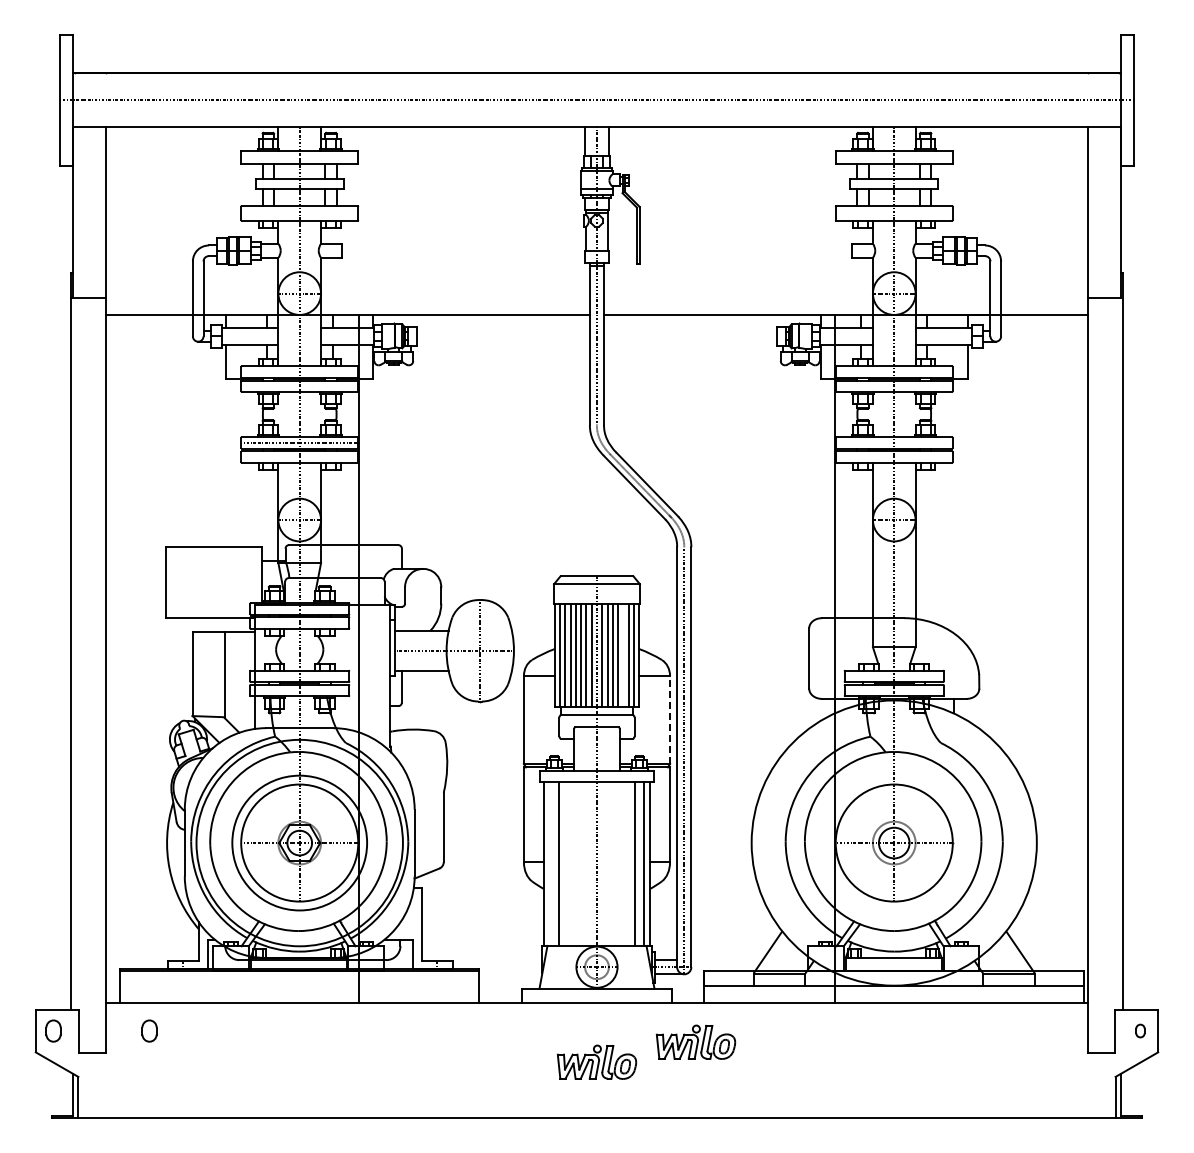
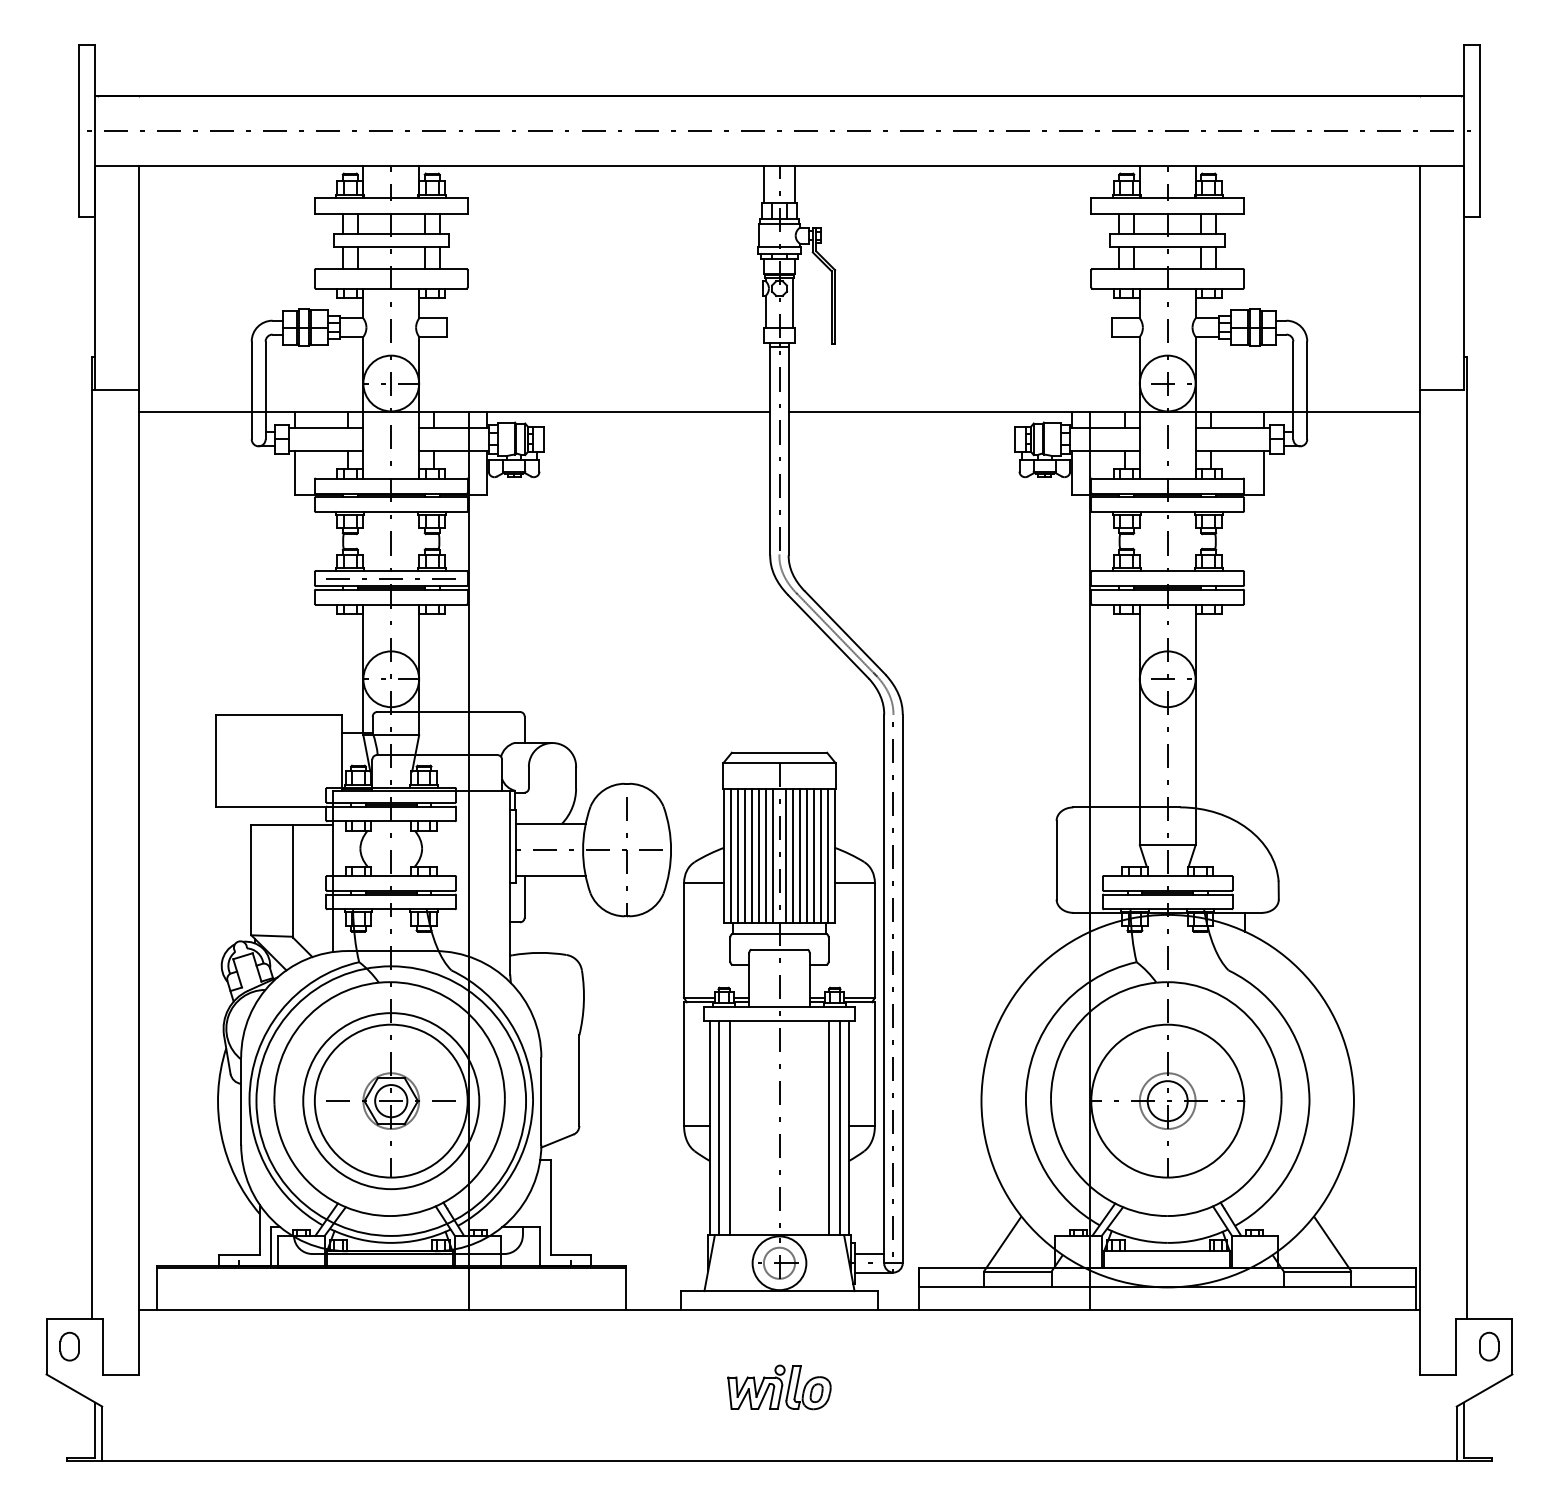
line: (623, 655) -> (814, 856), added
line: (670, 720) -> (875, 941), dashed -> solid
line: (550, 863) -> (718, 1127), added
part: (149, 1030) -> (195, 1345), removed
part: (1140, 1030) -> (1489, 1345), size x1.67
part: (695, 1041) -> (908, 1360), removed

